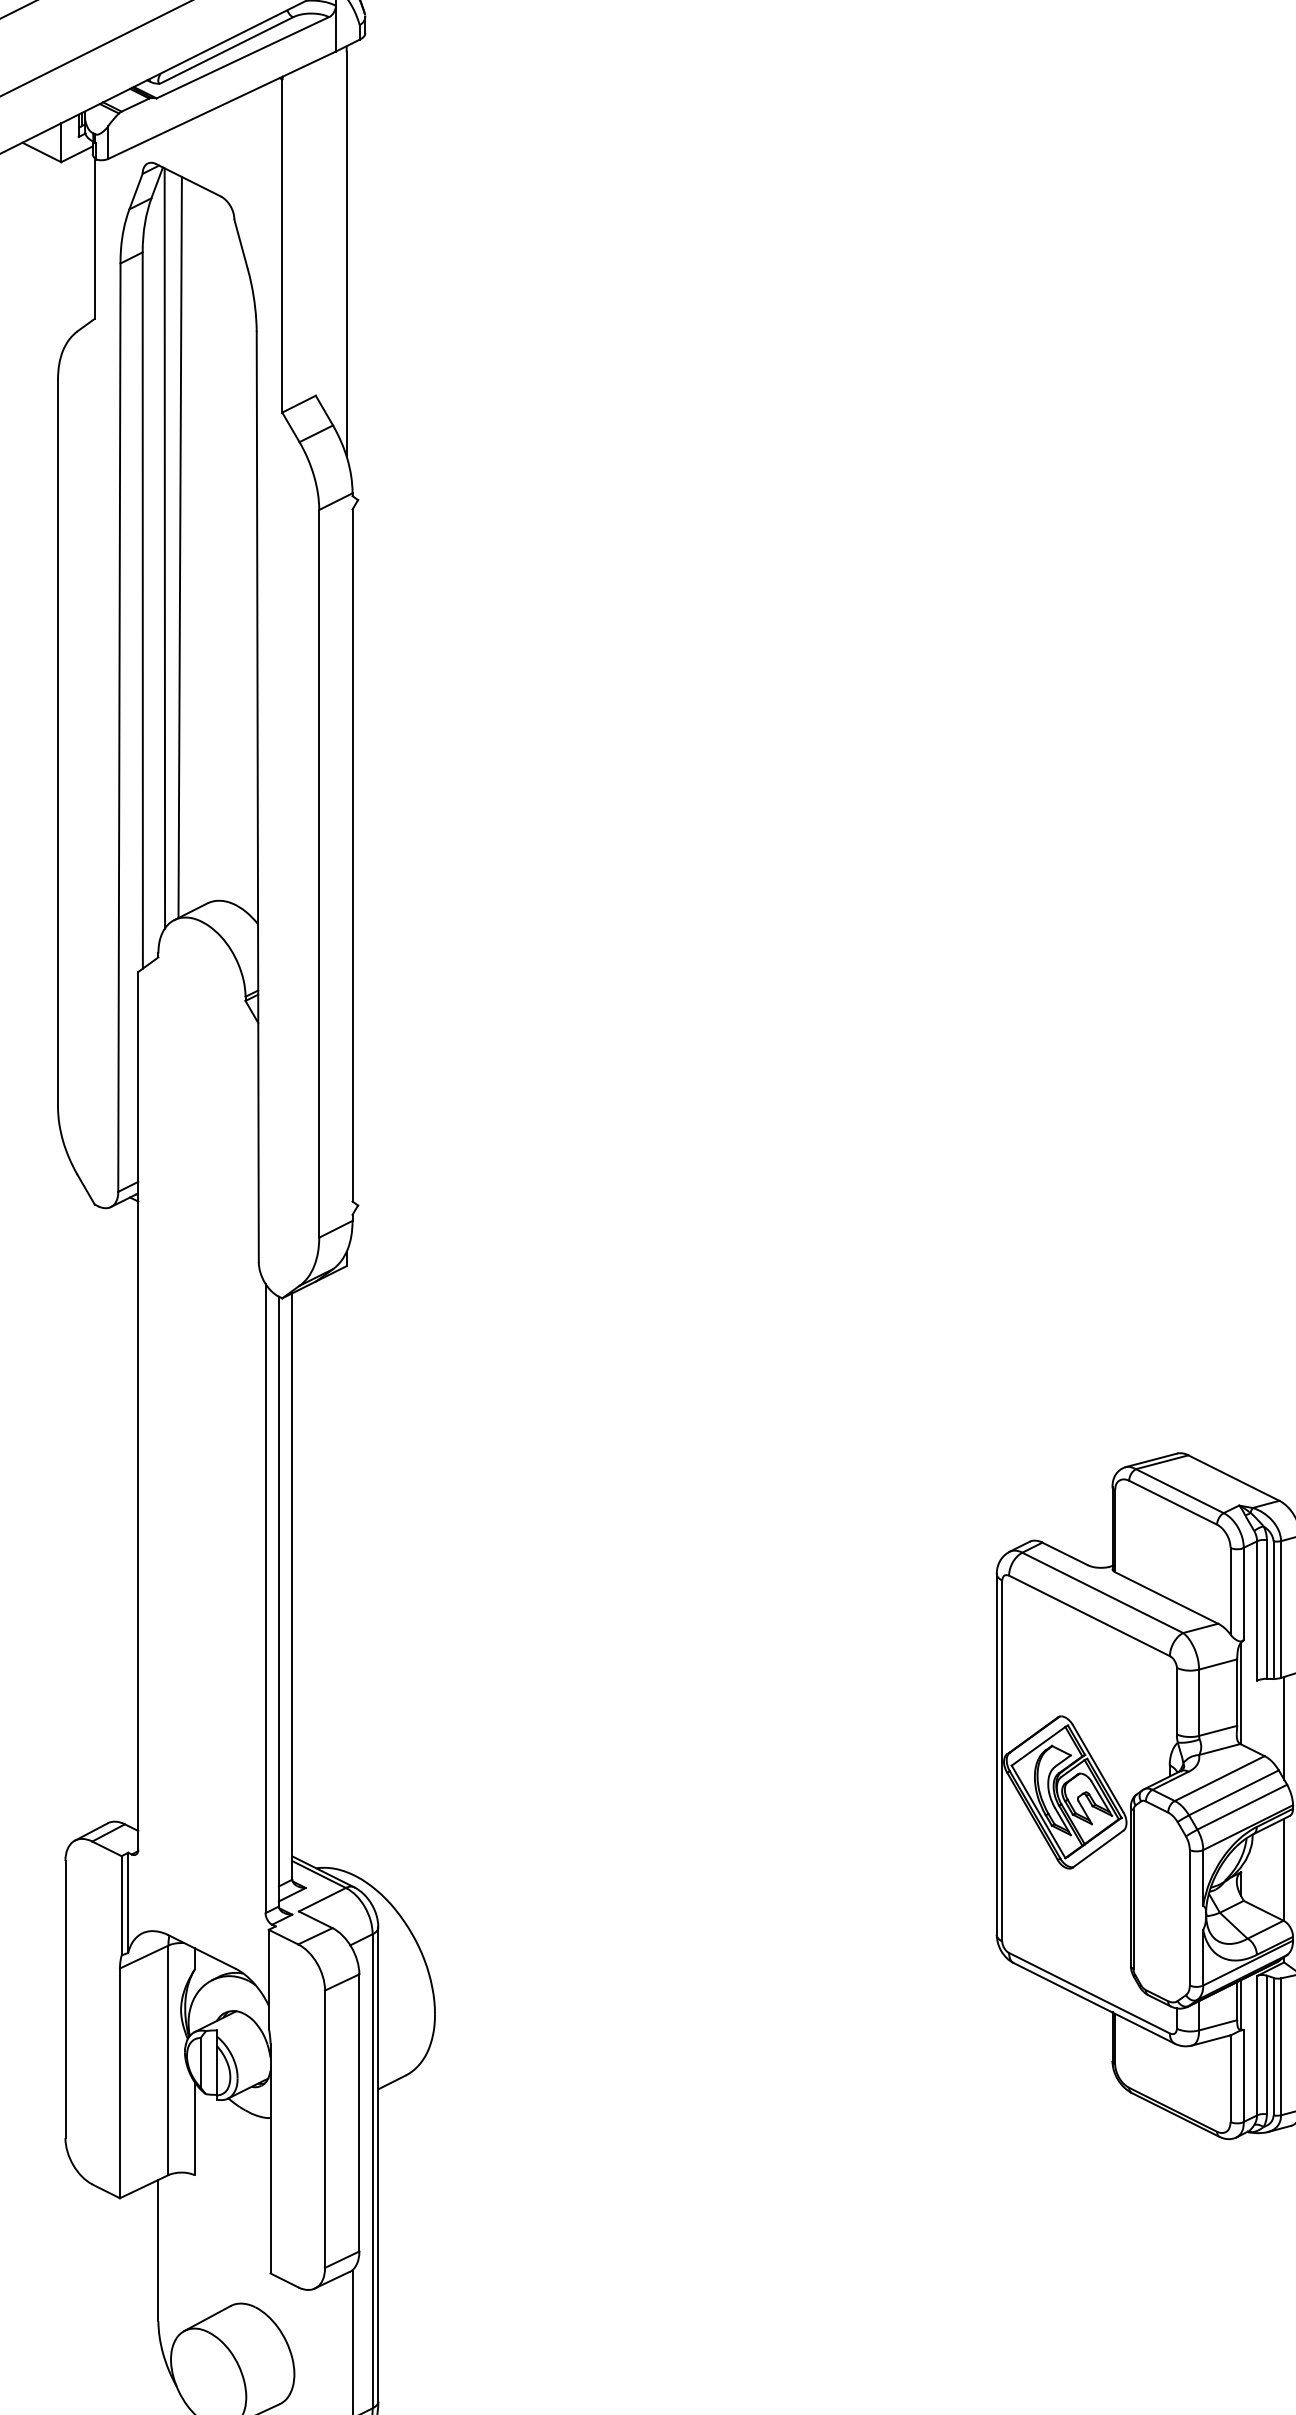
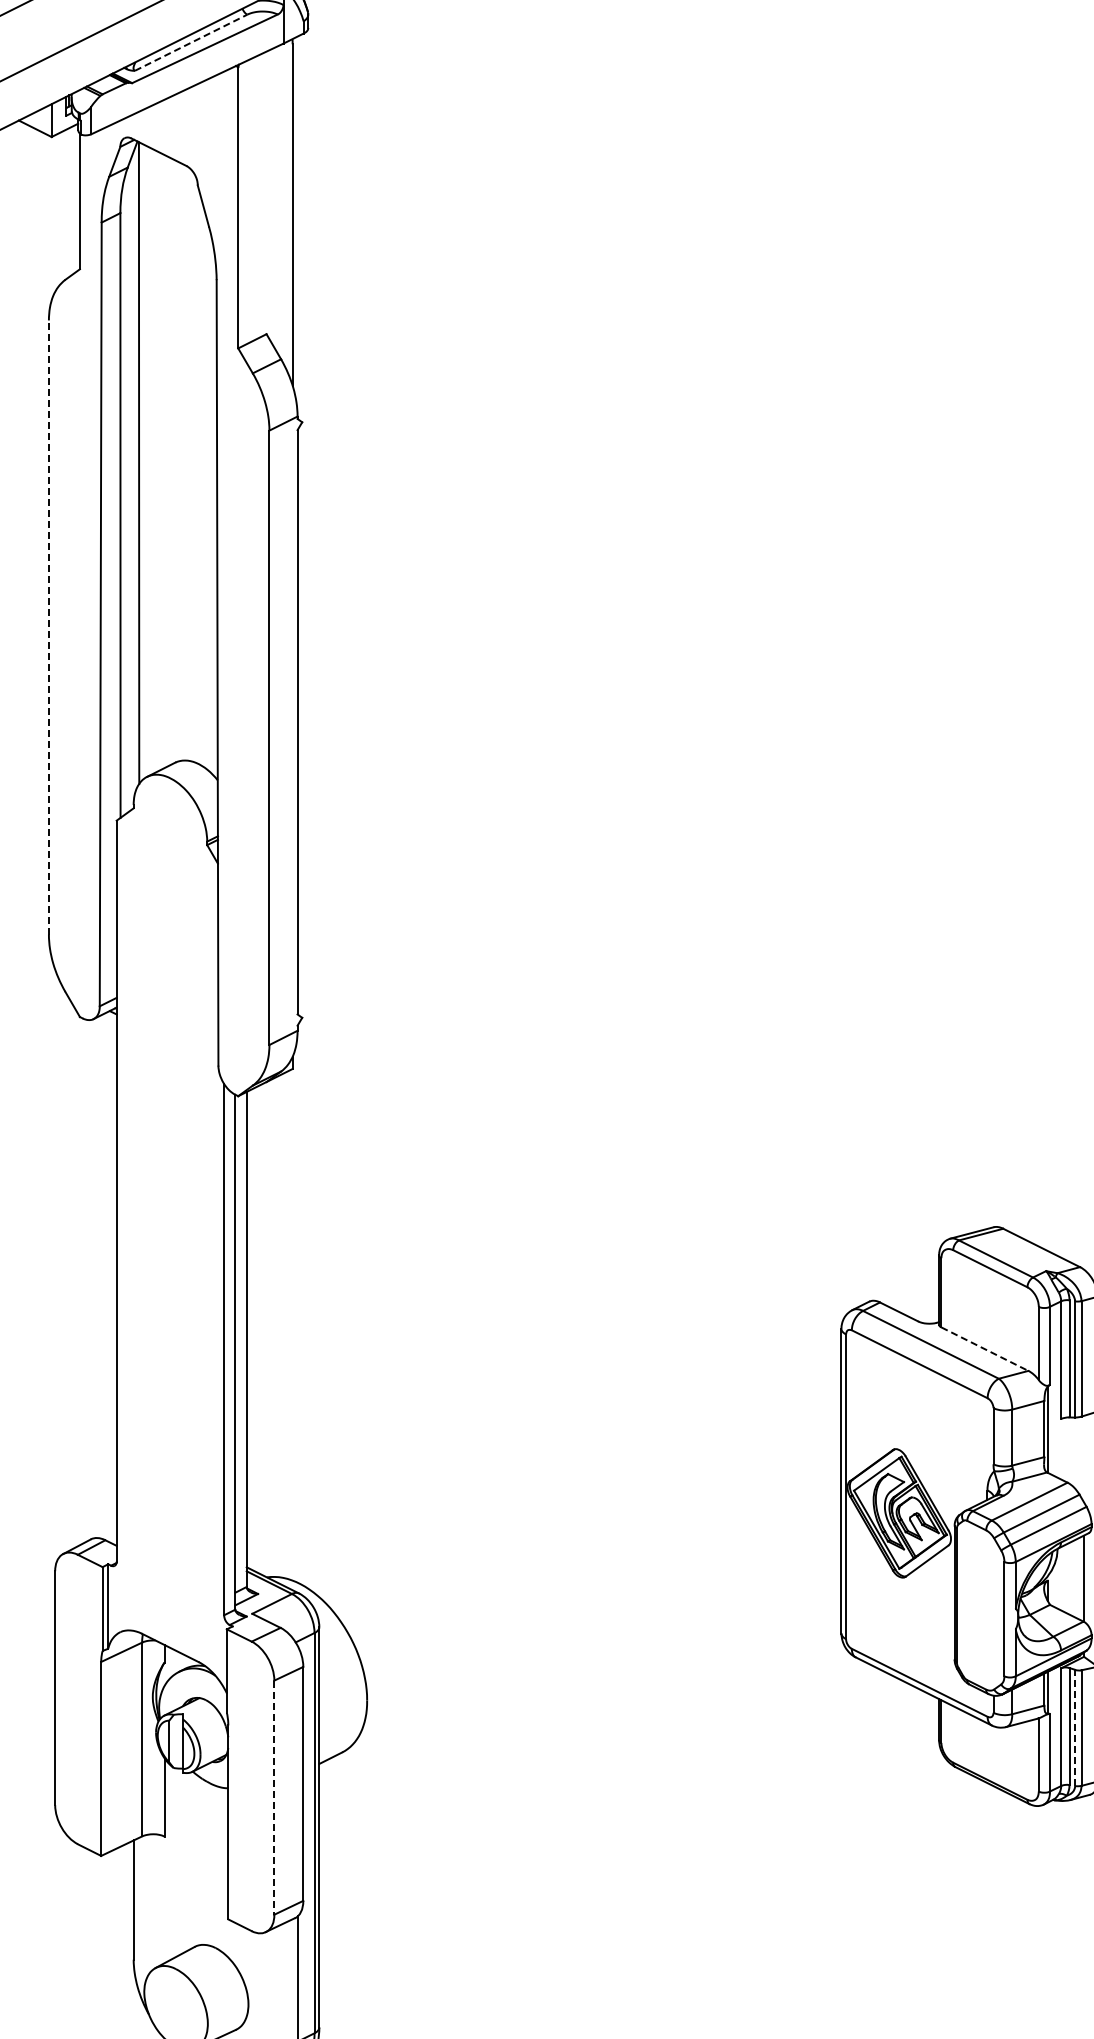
line: (226, 50) -> (191, 42), solid -> dashed
line: (179, 547) -> (151, 462), removed
line: (57, 743) -> (48, 627), solid -> dashed
line: (1166, 1598) -> (984, 1349), solid -> dashed
line: (1284, 1727) -> (1084, 1458), removed
line: (1274, 2046) -> (1075, 1727), solid -> dashed
line: (325, 2130) -> (274, 1798), solid -> dashed

